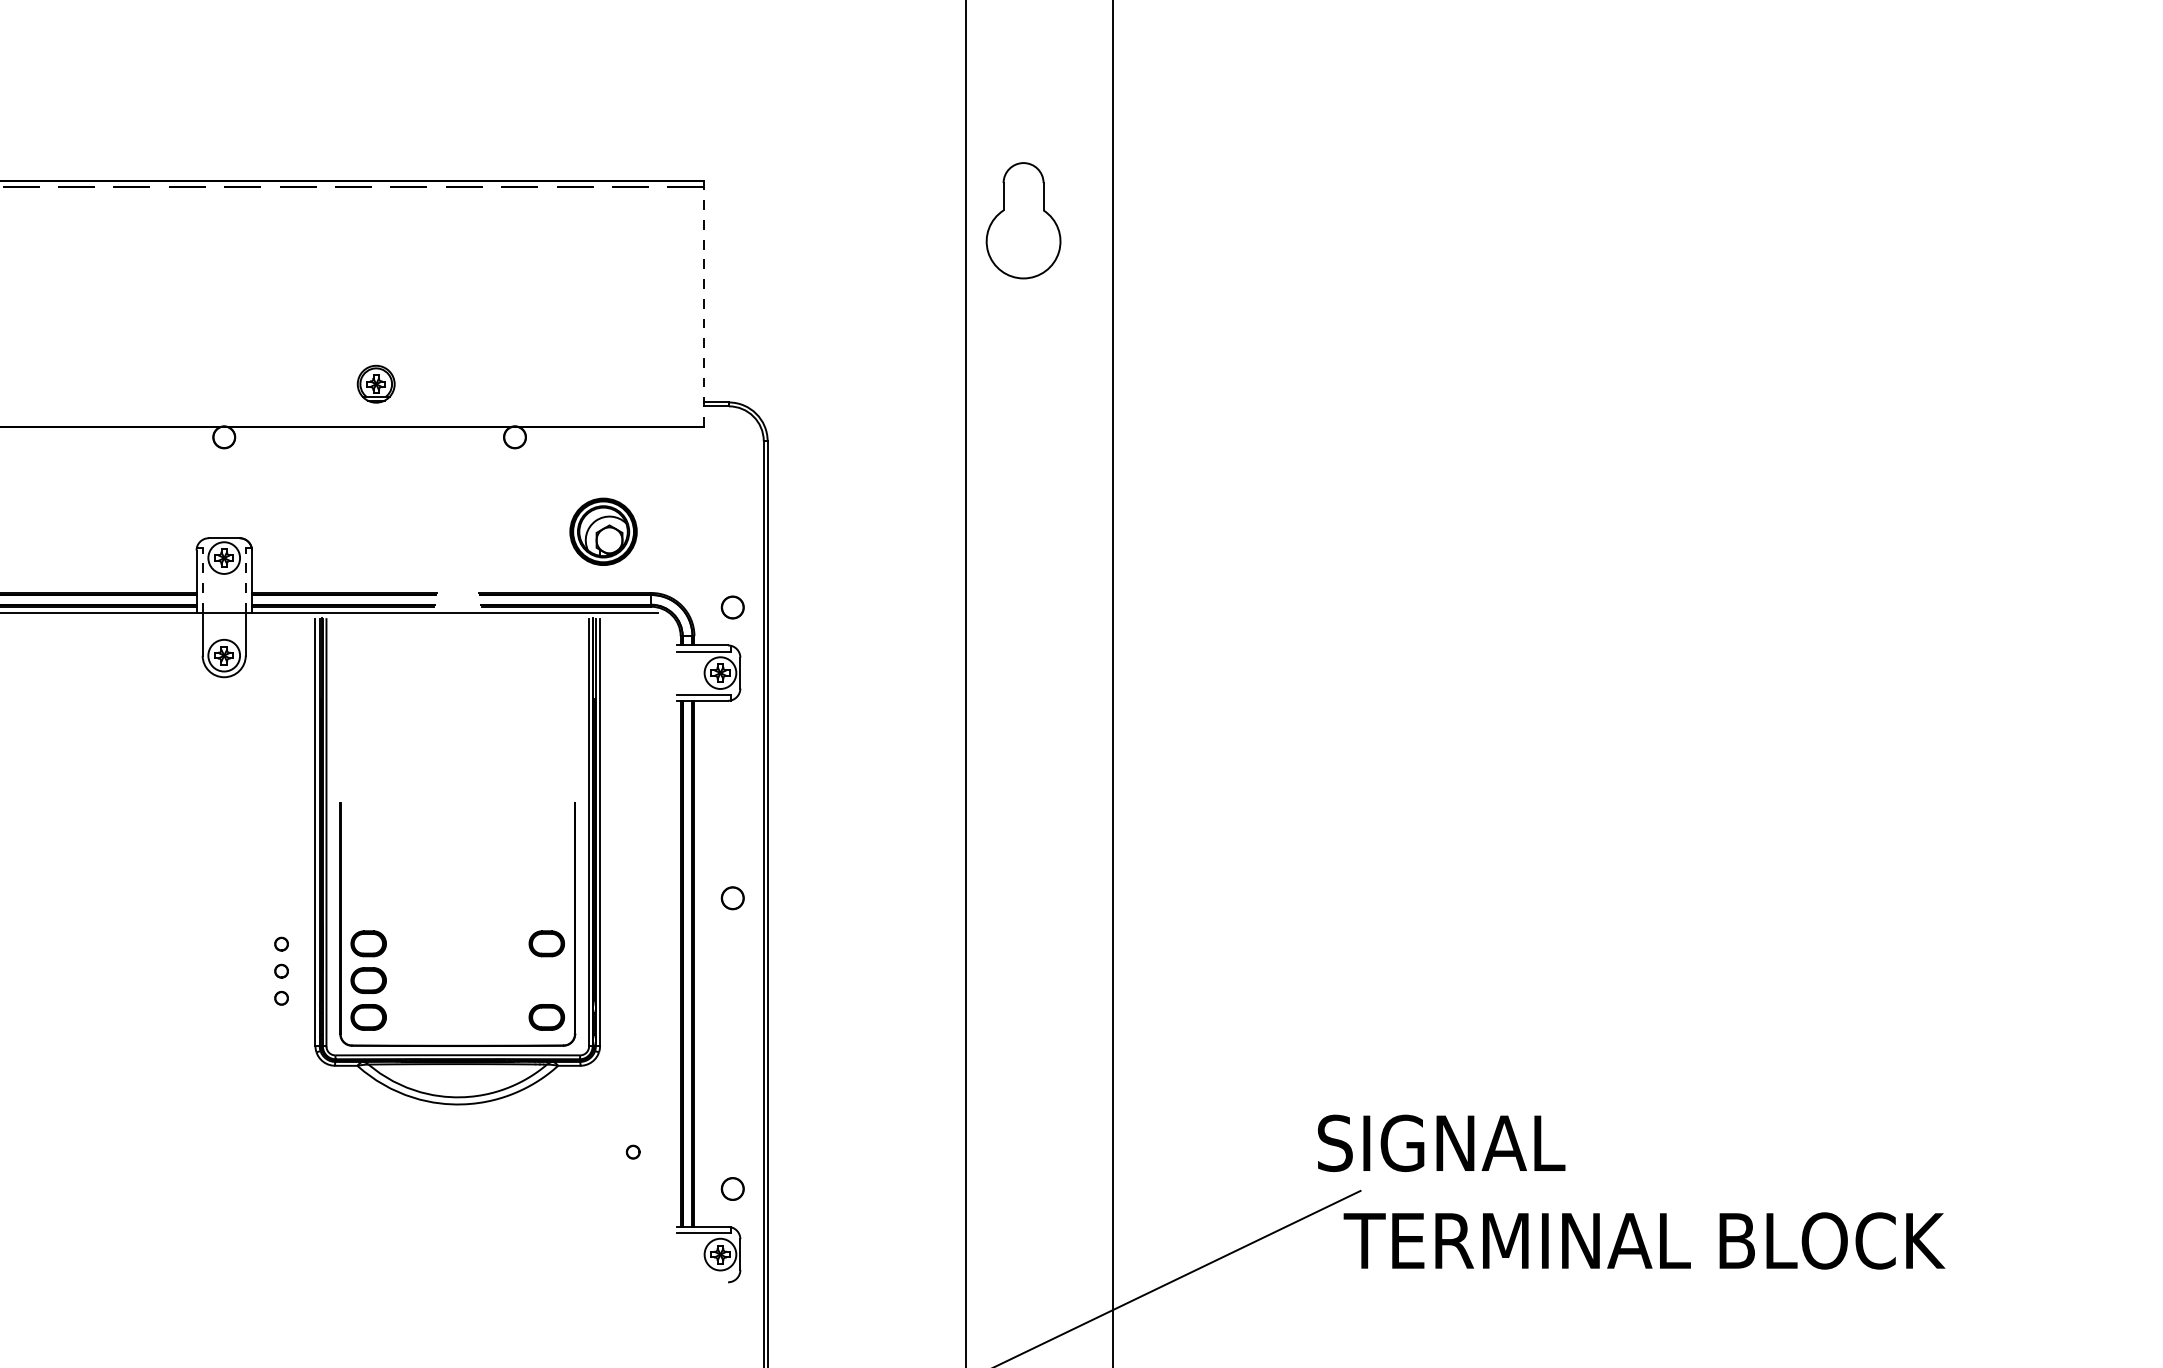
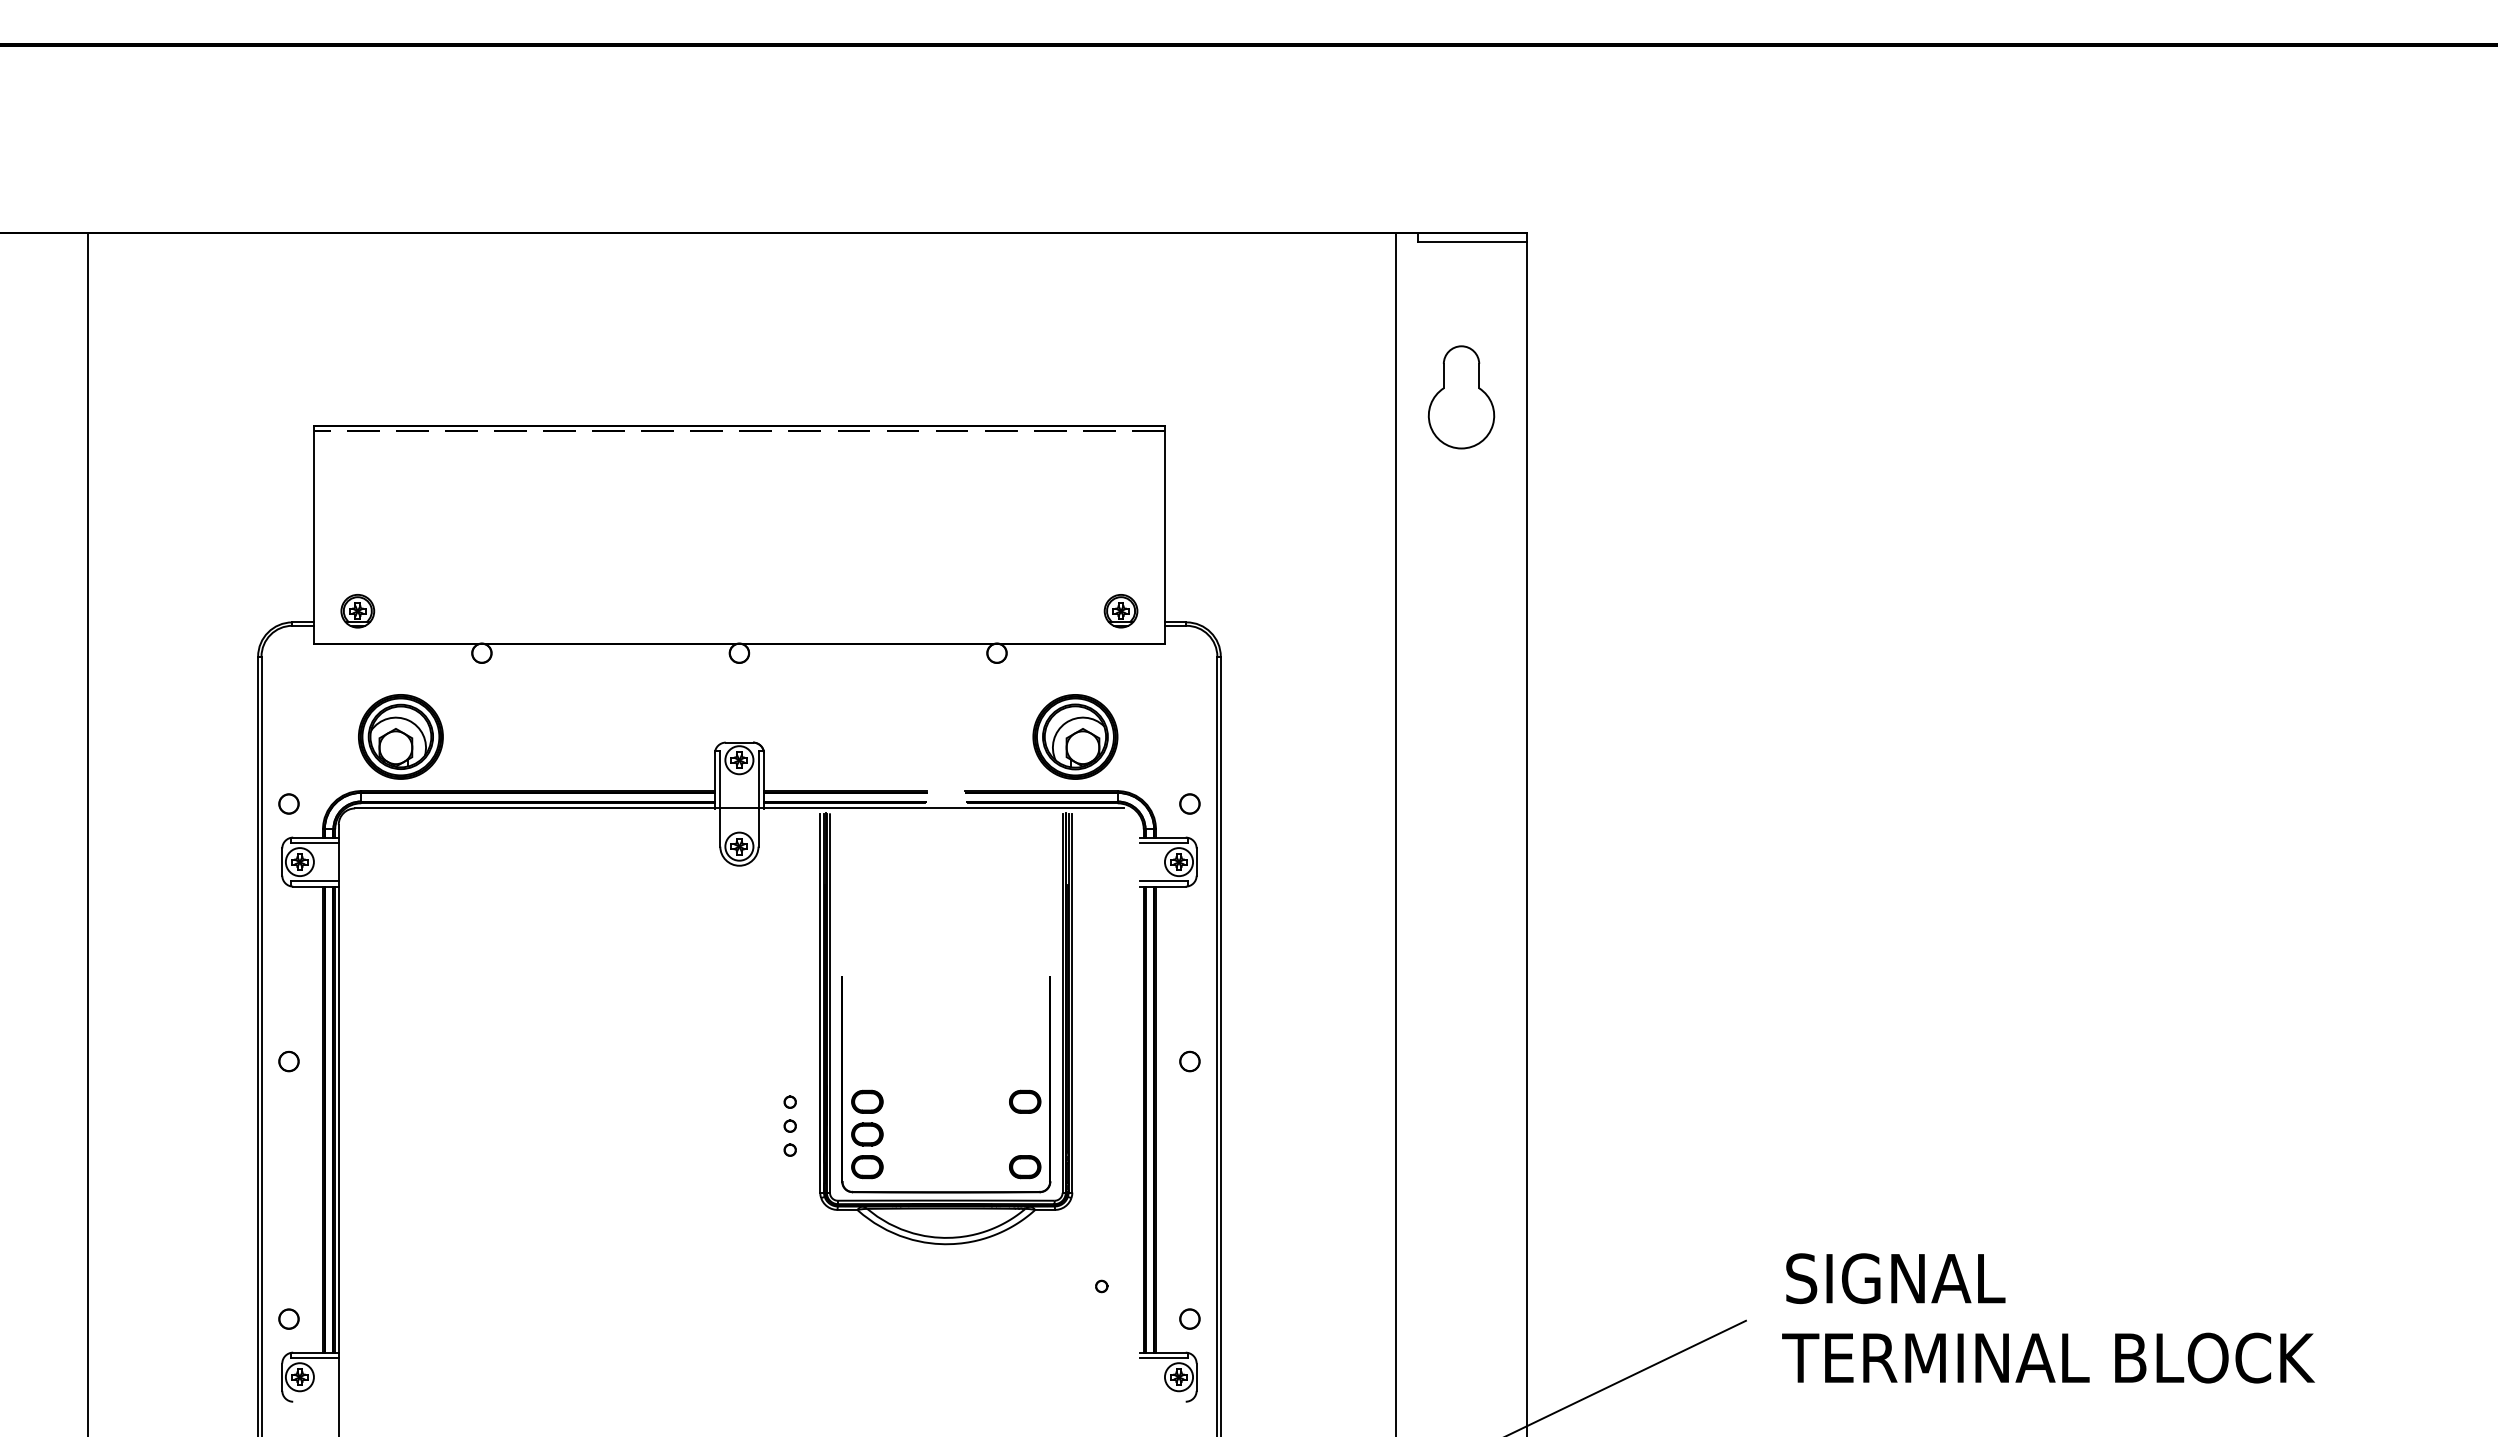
part: (1023, 220) -> (1461, 397), moved
line: (704, 304) -> (1164, 535), dashed -> solid
part: (375, 384) -> (1120, 611), moved
part: (603, 531) -> (1075, 736), size x1.43
line: (202, 579) -> (720, 779), dashed -> solid
line: (245, 579) -> (758, 779), dashed -> solid
text: (1441, 1143) -> (1895, 1278), moved
text: (1644, 1240) -> (2048, 1357), moved

